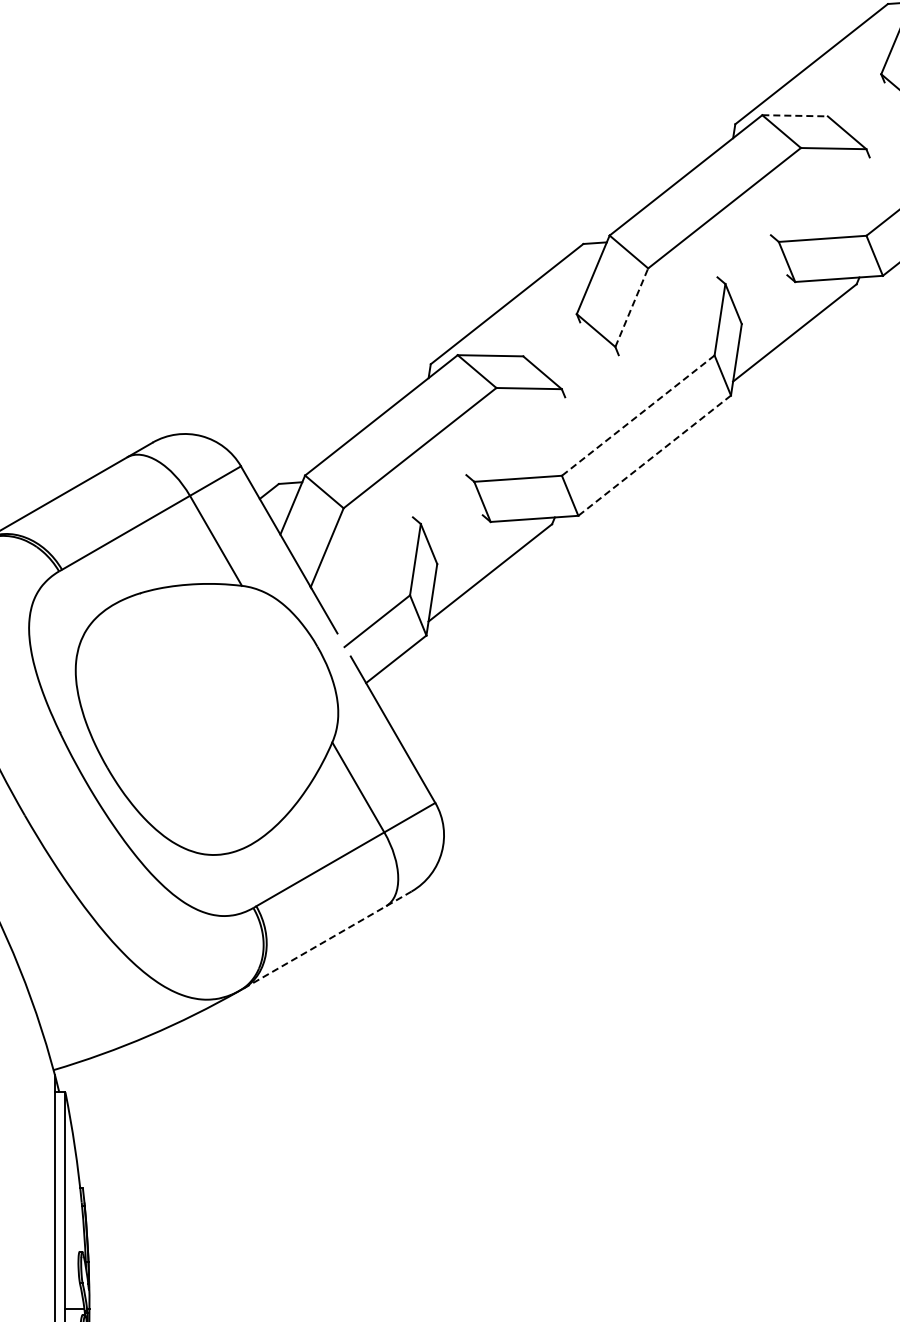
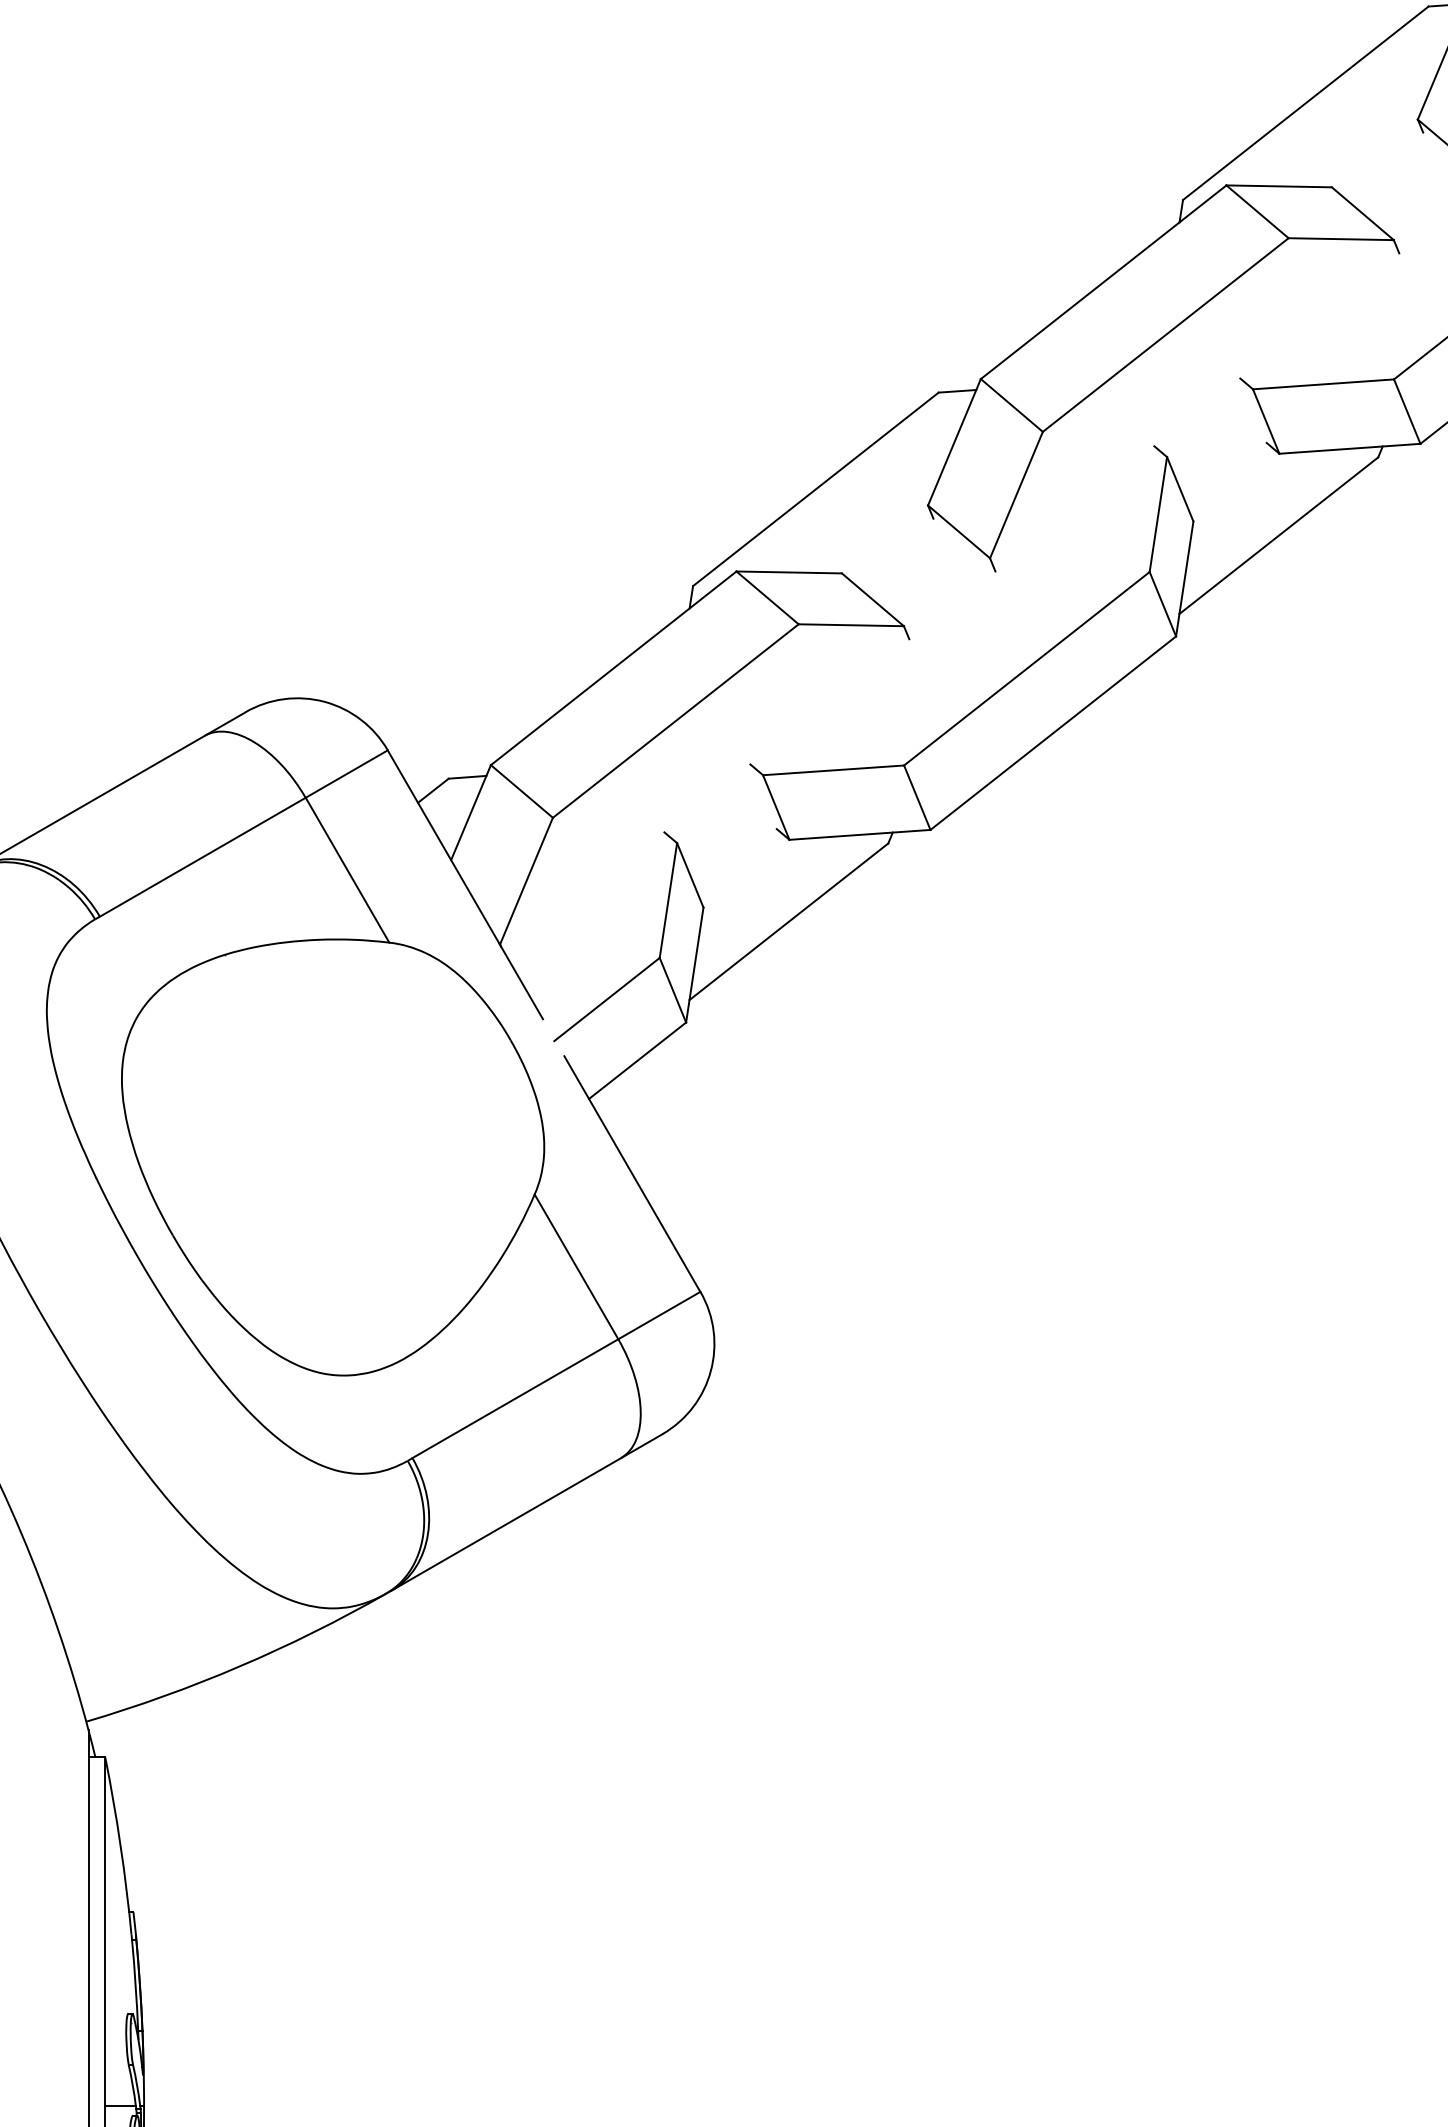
line: (795, 115) -> (1279, 185), dashed -> solid
line: (631, 307) -> (1015, 494), dashed -> solid
line: (637, 415) -> (1025, 668), dashed -> solid
line: (654, 456) -> (1052, 734), dashed -> solid
line: (327, 940) -> (526, 1513), dashed -> solid

